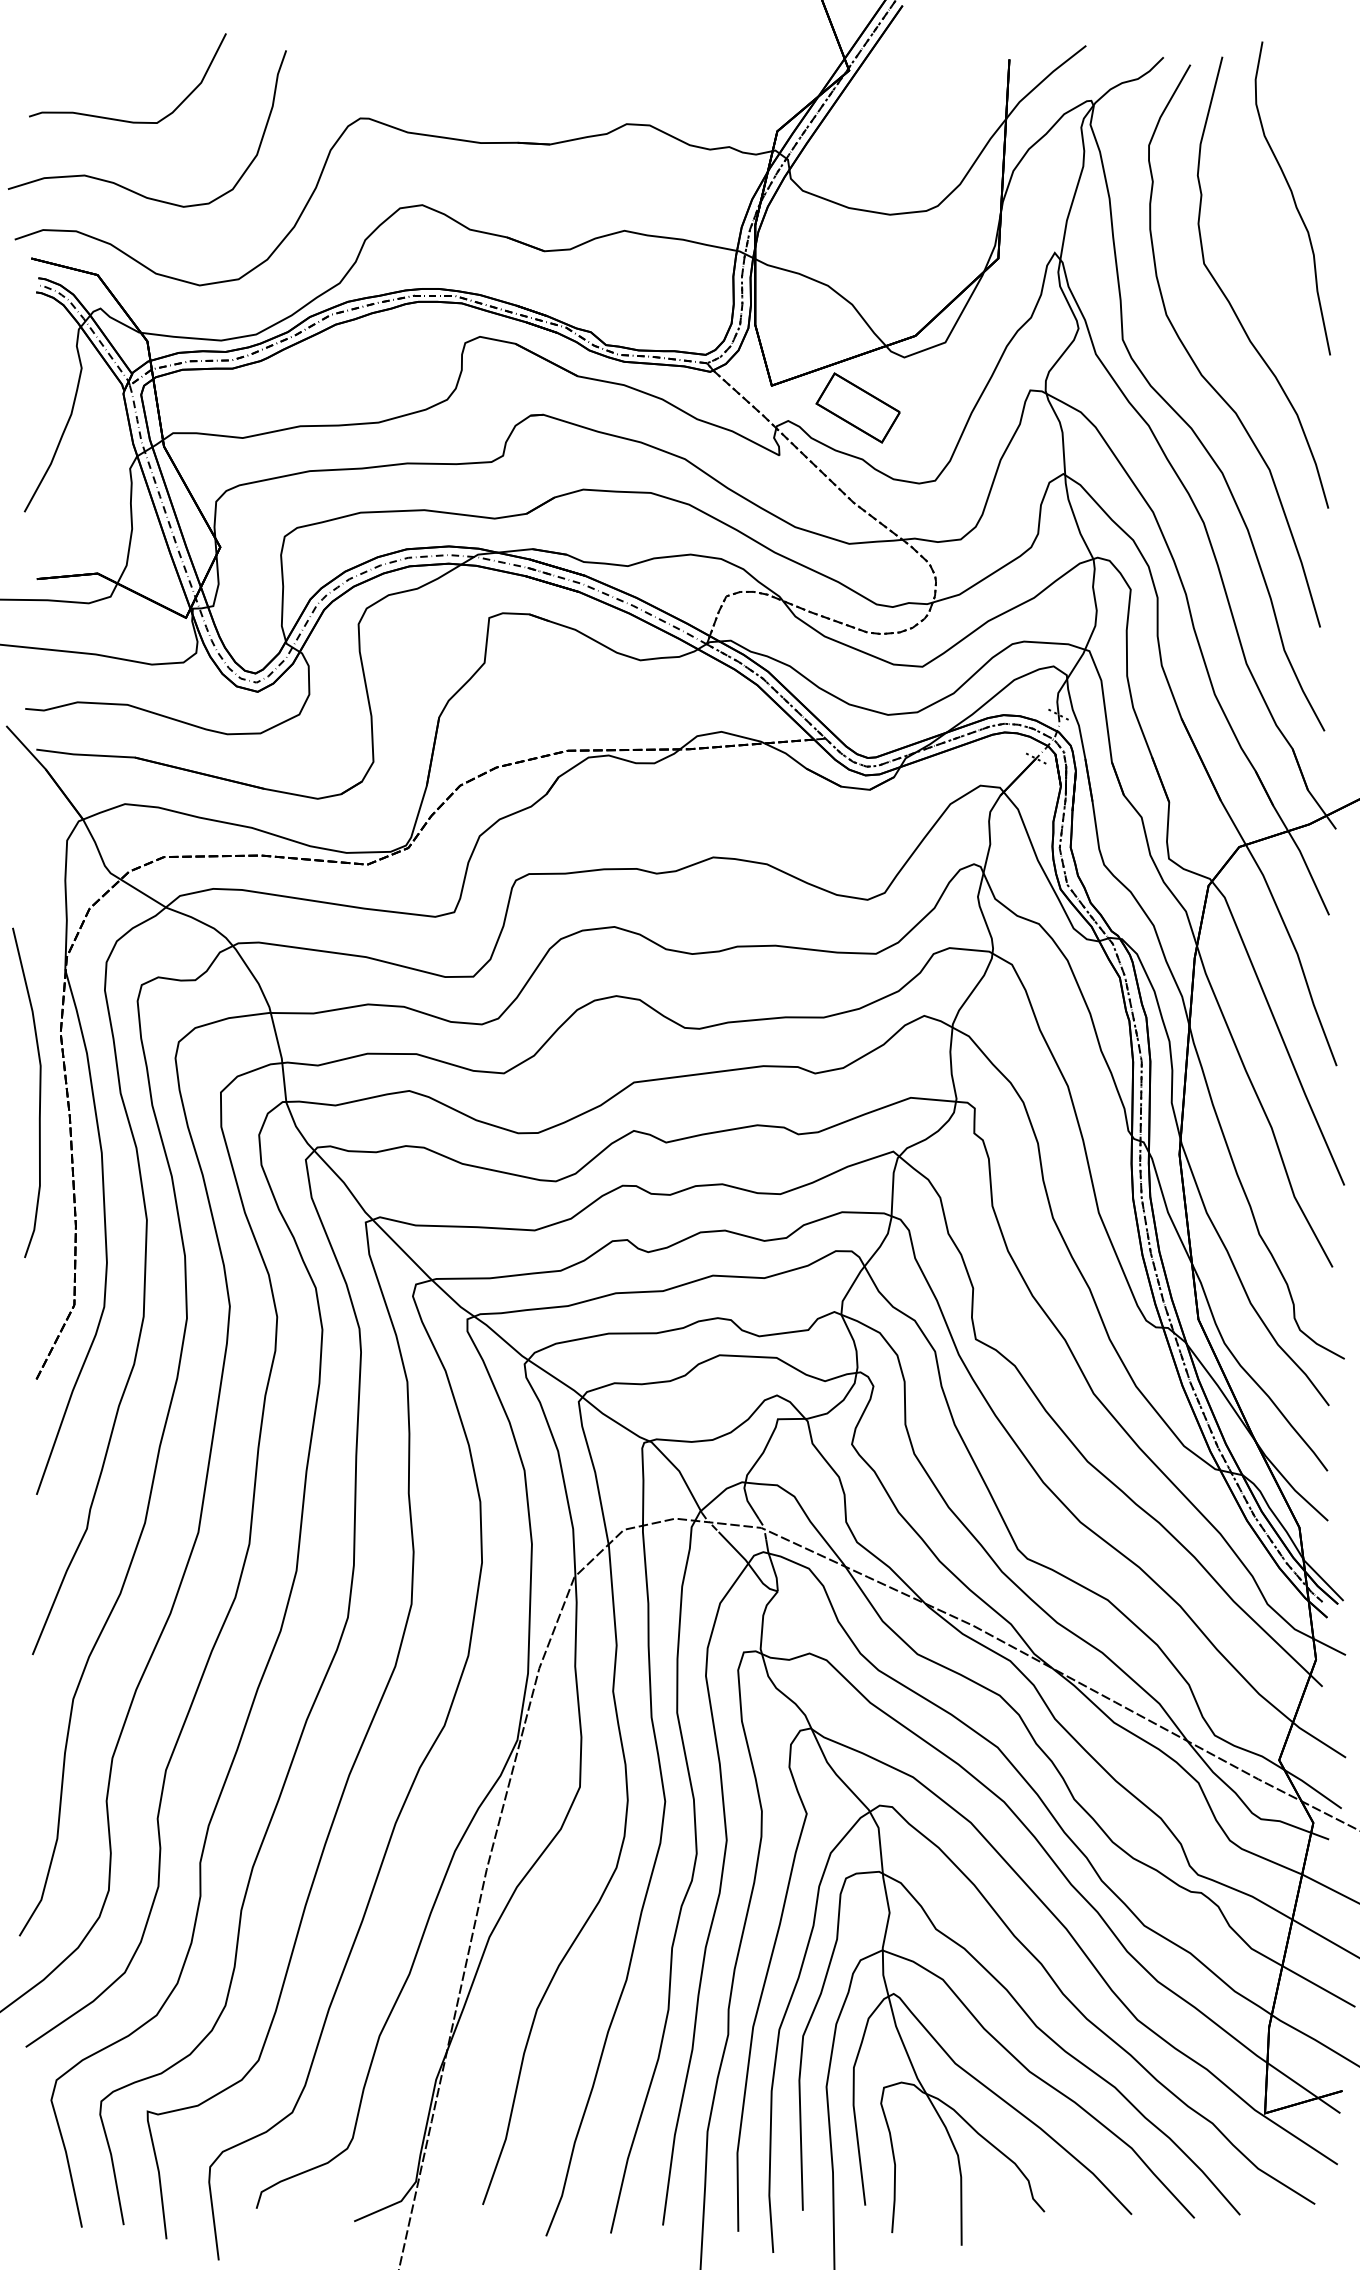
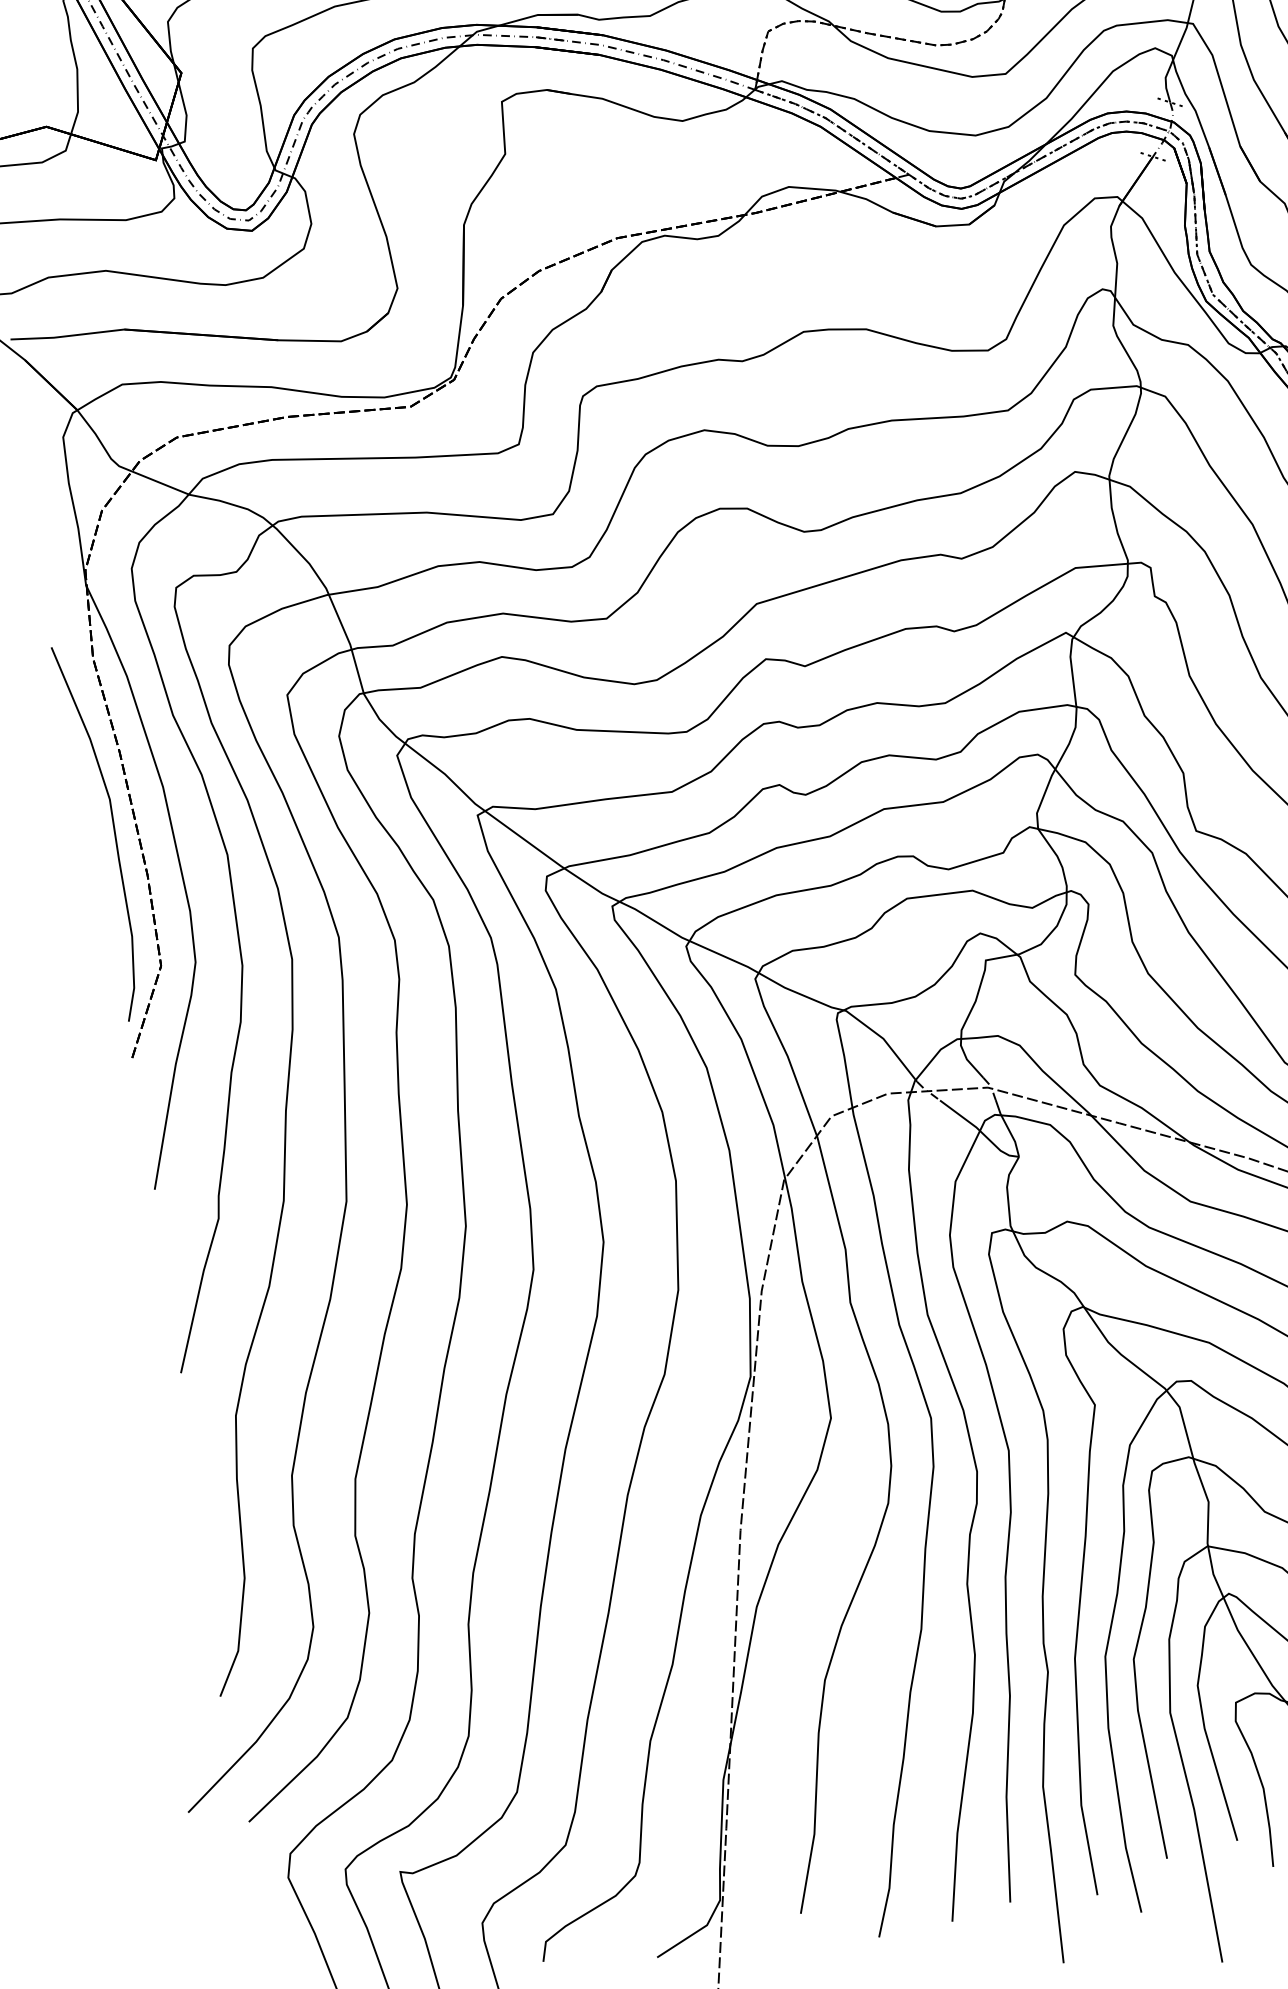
curve: (39, 1092) -> (113, 830), moved

